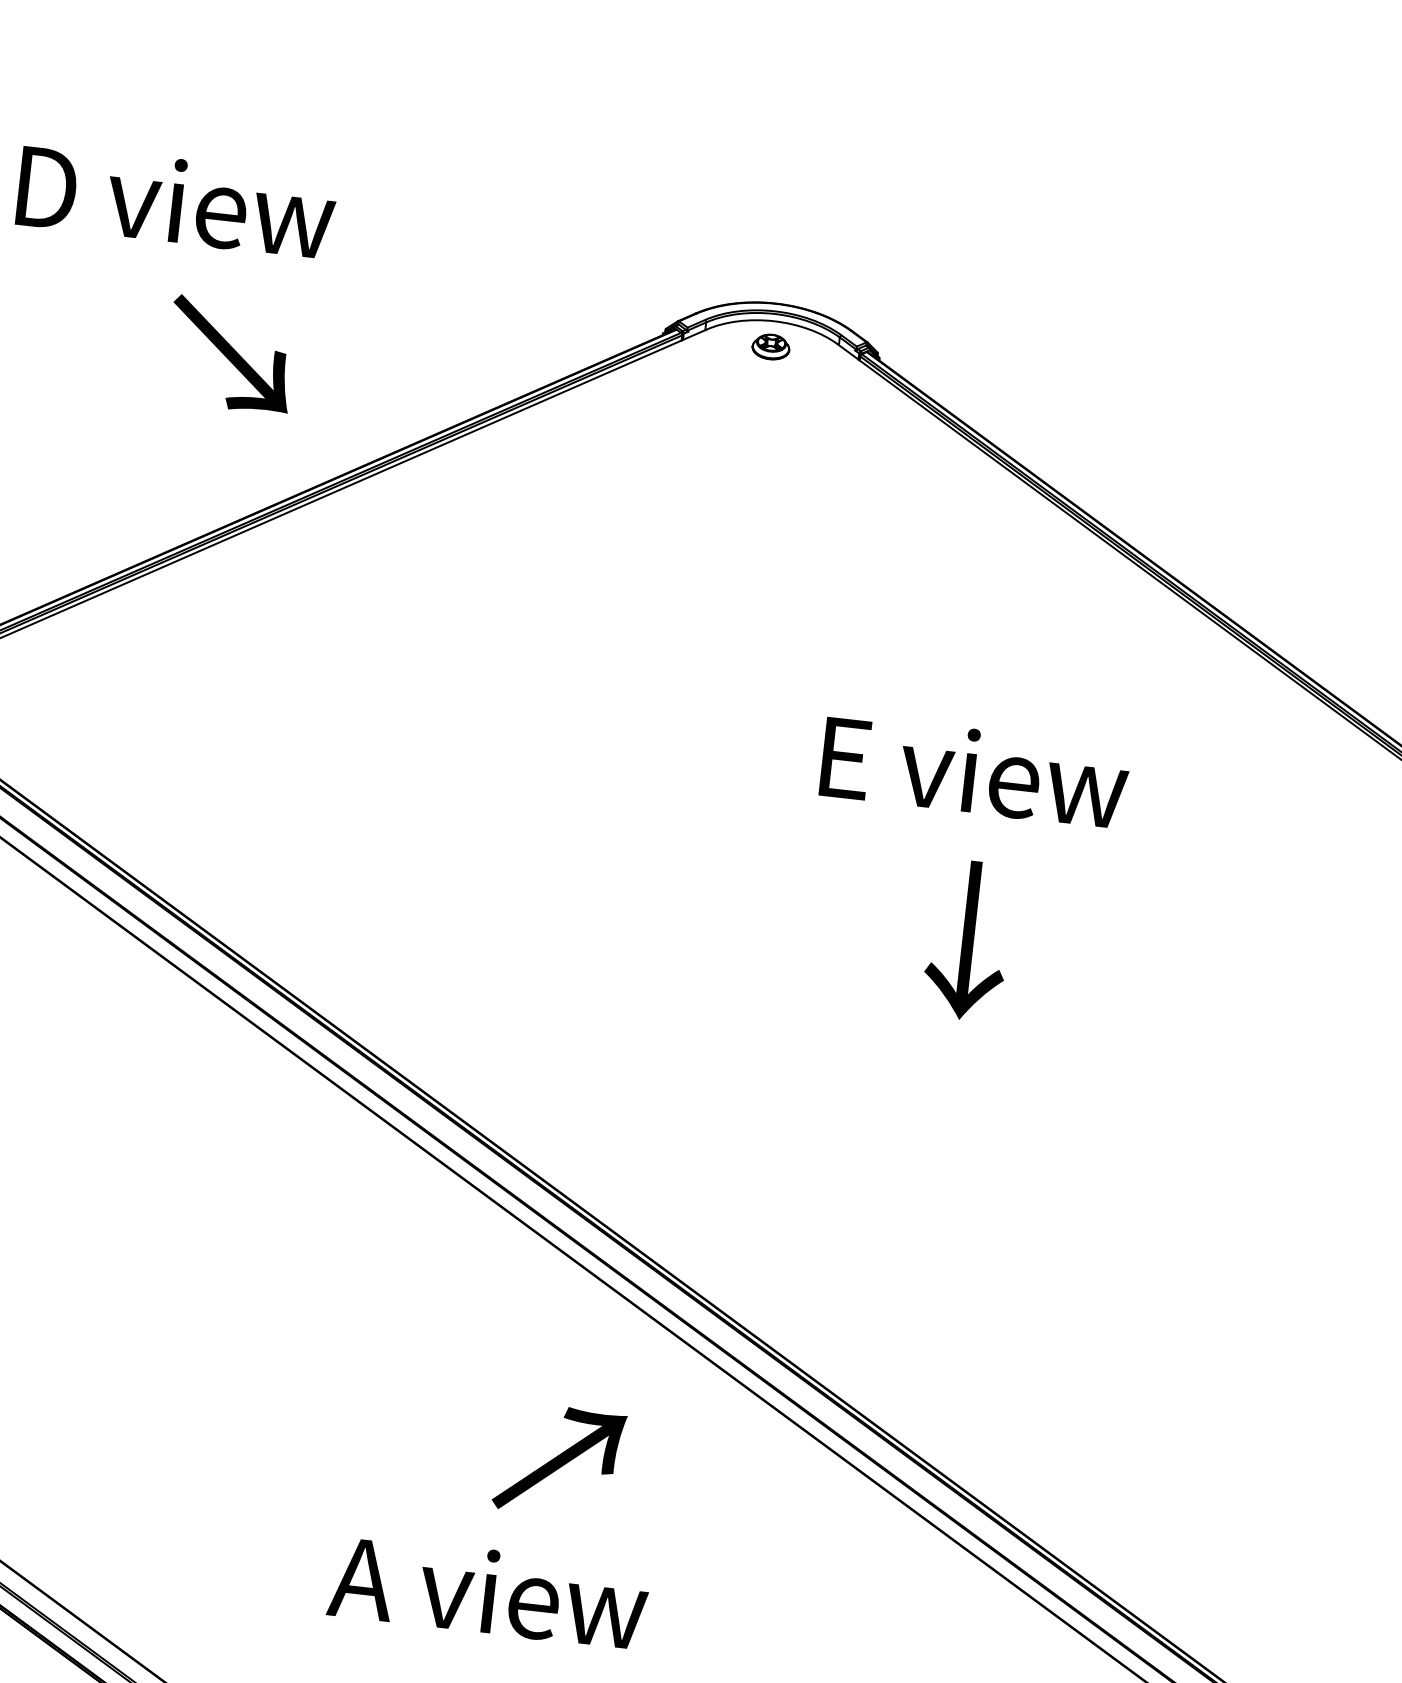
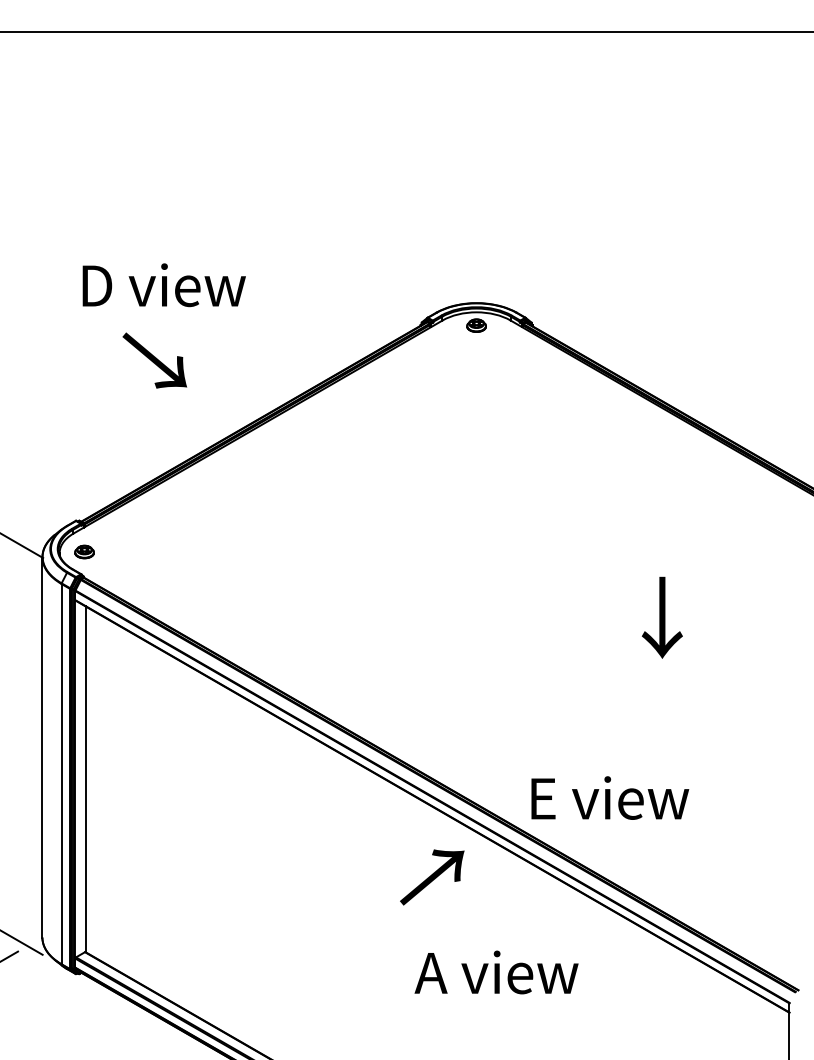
text: (230, 354) -> (154, 360), moved
text: (975, 770) -> (610, 797), moved
text: (966, 939) -> (661, 617), moved
text: (559, 1461) -> (432, 877), moved
text: (488, 1591) -> (496, 972), moved

